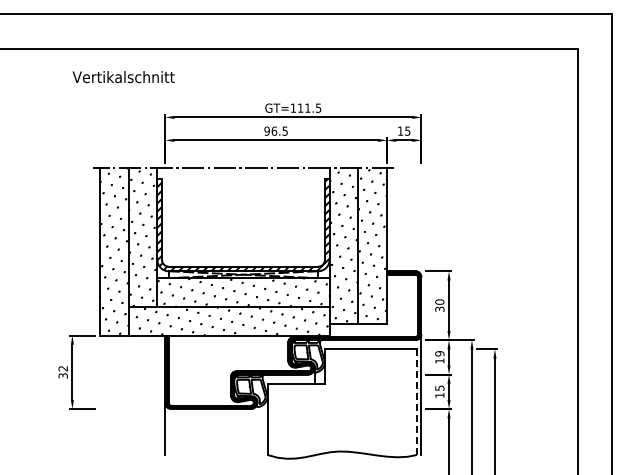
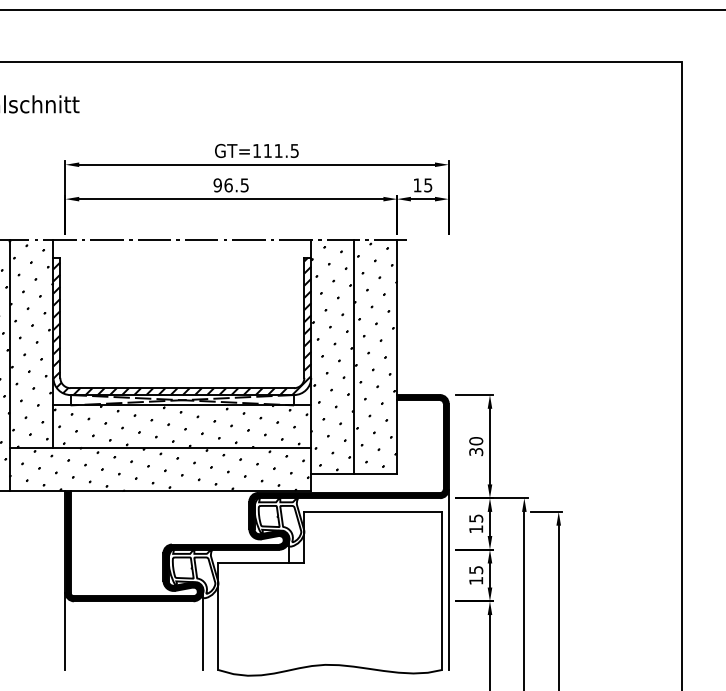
text: (439, 353) -> (475, 518), 19 -> 15
line: (416, 402) -> (441, 591), dashed -> solid
line: (257, 428) -> (203, 630), added

